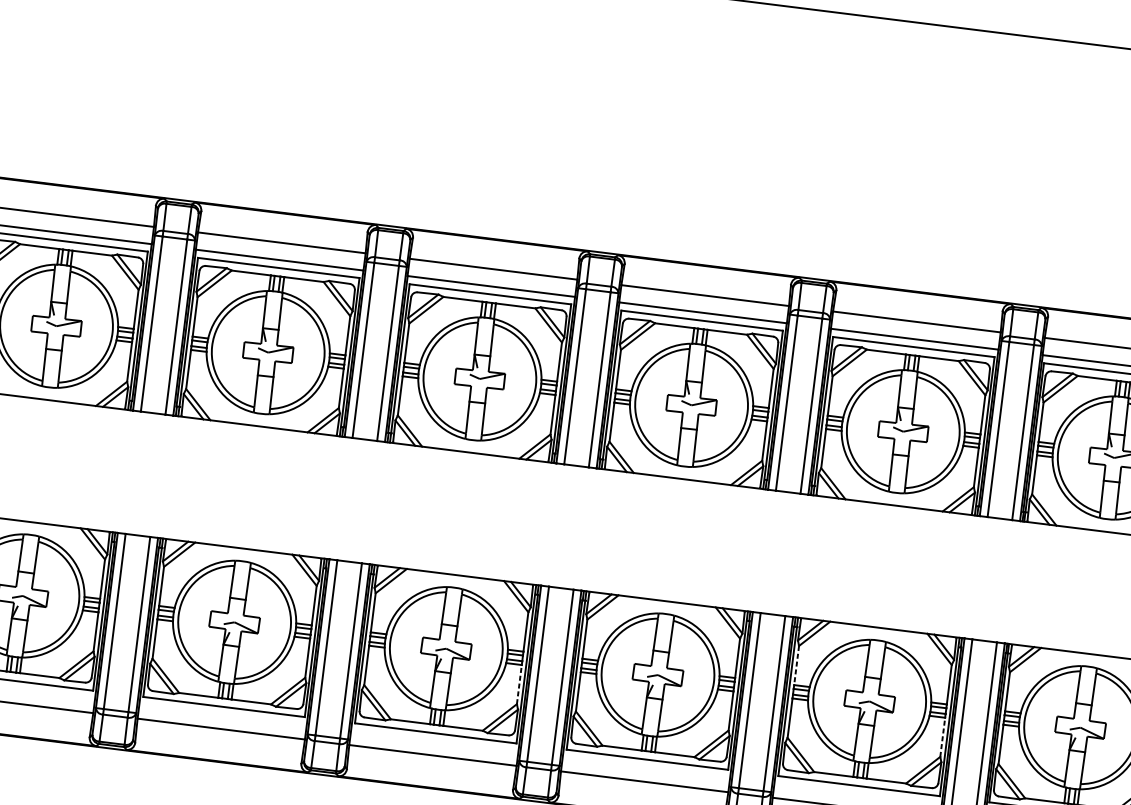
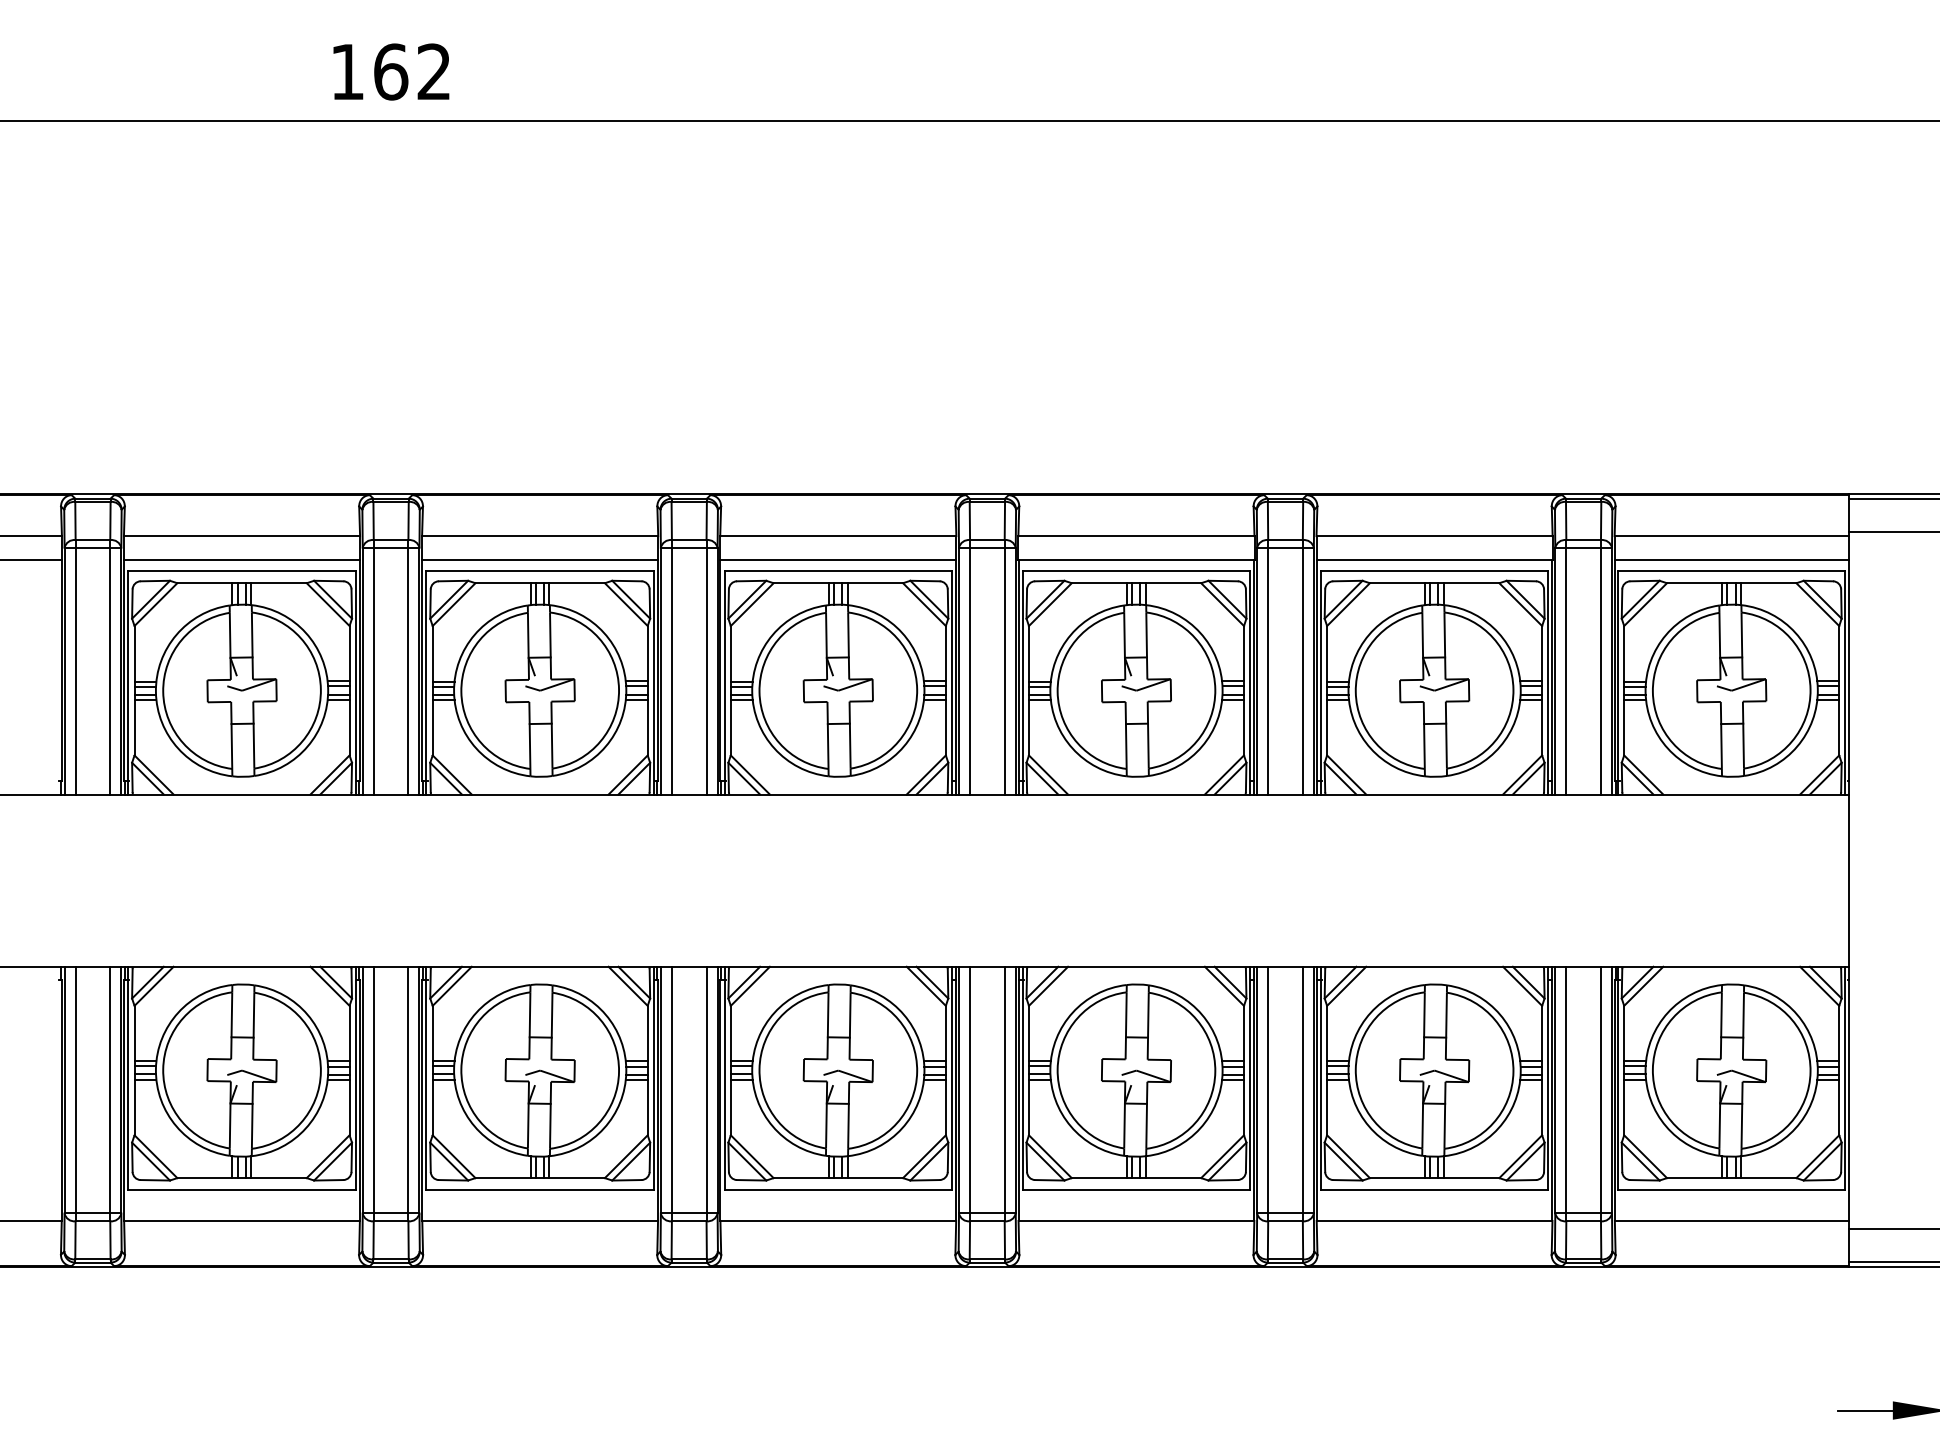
line: (796, 665) -> (1327, 1033), dashed -> solid
line: (519, 684) -> (945, 1107), dashed -> solid
line: (943, 737) -> (1542, 1107), dashed -> solid

